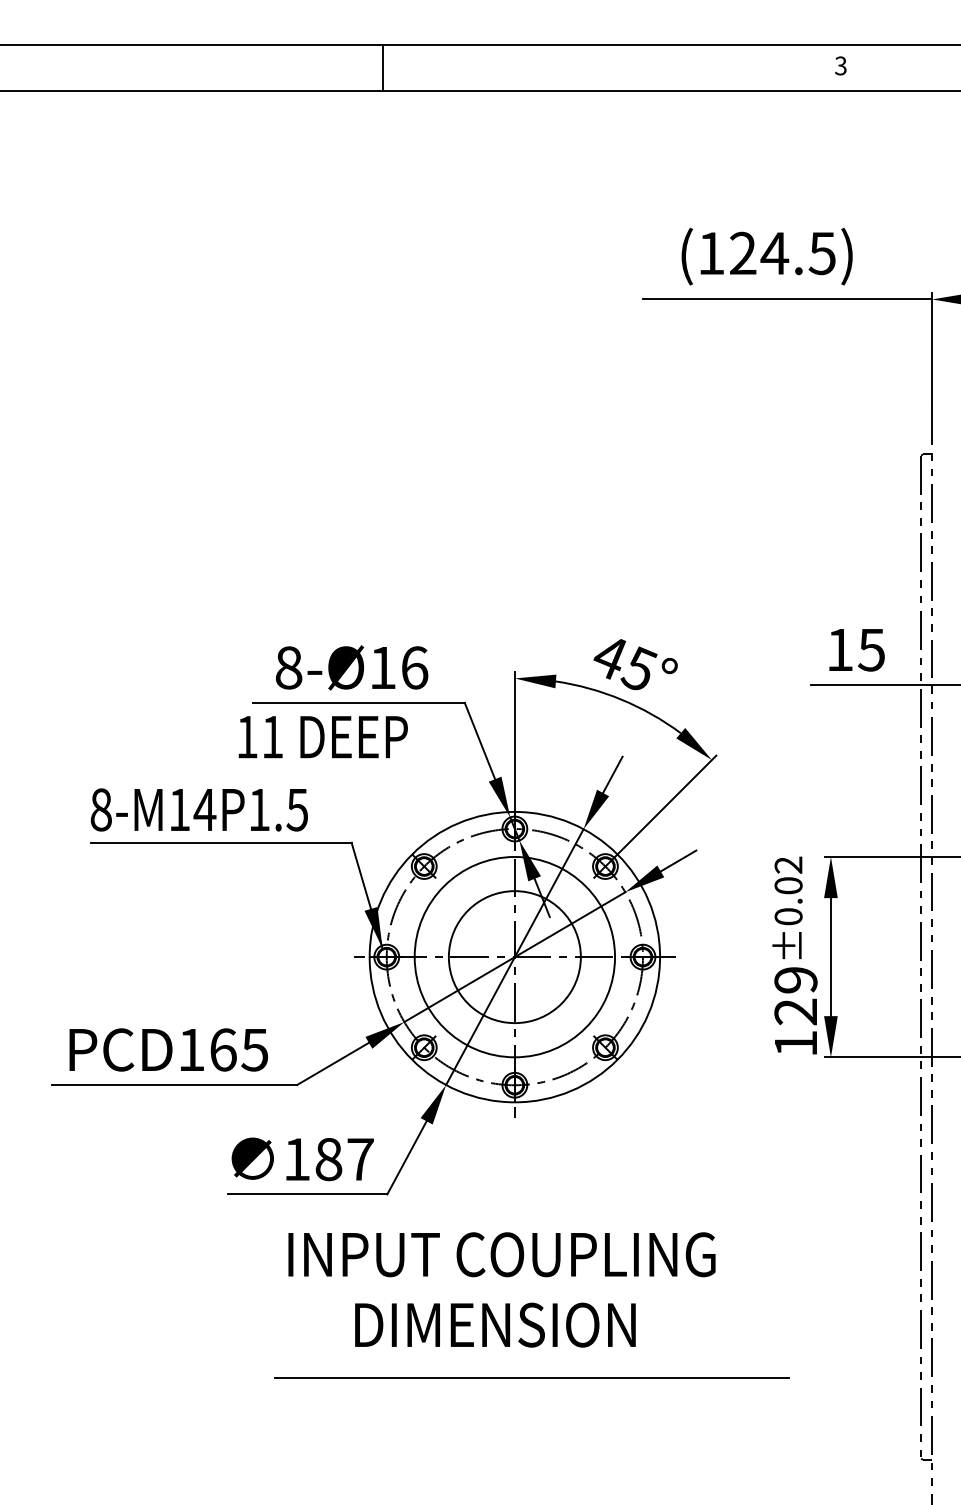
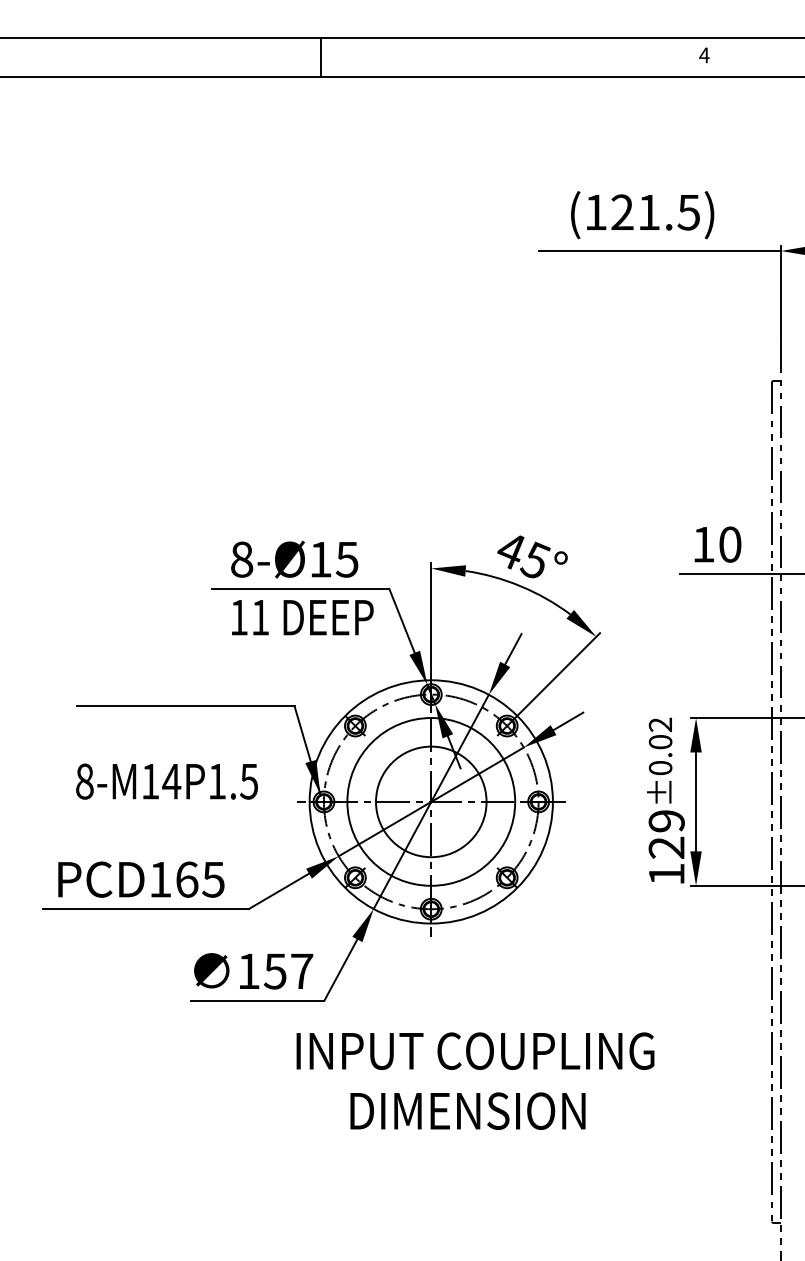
text: (841, 66) -> (704, 55), 3 -> 4
text: (775, 253) -> (649, 212), (124.5) -> (121.5)
text: (870, 649) -> (729, 544), 15 -> 10
text: (413, 667) -> (346, 559), 8-Ø16 -> 8-Ø15
text: (322, 736) -> (302, 617), moved
text: (198, 809) -> (166, 781), moved
text: (328, 1159) -> (275, 971), 187 -> 157
text: (501, 1253) -> (475, 1050), moved
text: (494, 1324) -> (467, 1110), moved
line: (531, 1378) -> (445, 1154), removed

